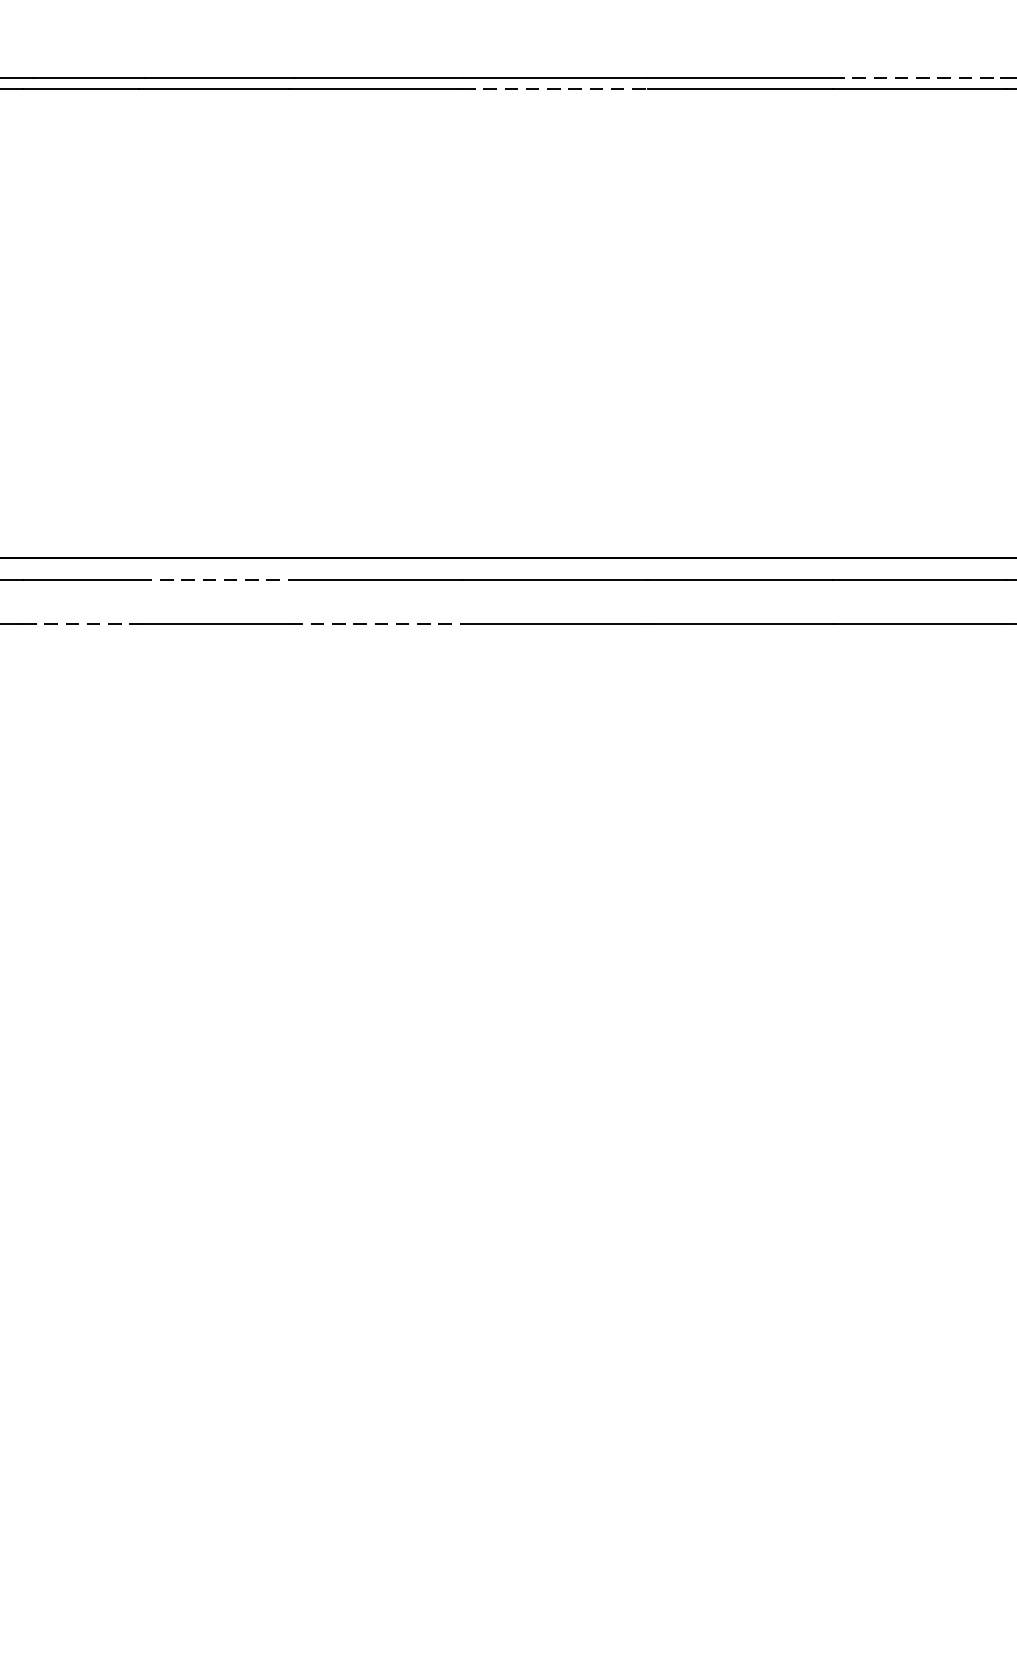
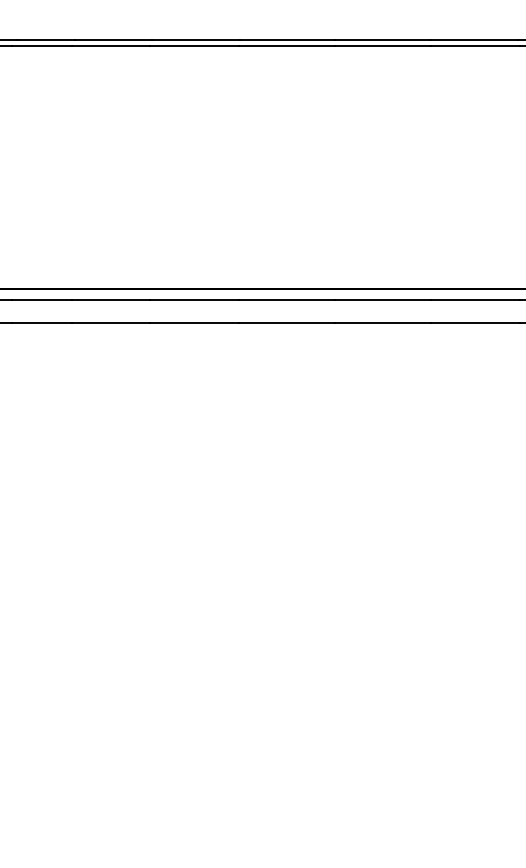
line: (917, 78) -> (474, 40), dashed -> solid
line: (555, 87) -> (287, 45), dashed -> solid
line: (213, 580) -> (110, 300), dashed -> solid
line: (80, 623) -> (41, 322), dashed -> solid
line: (376, 623) -> (194, 322), dashed -> solid

